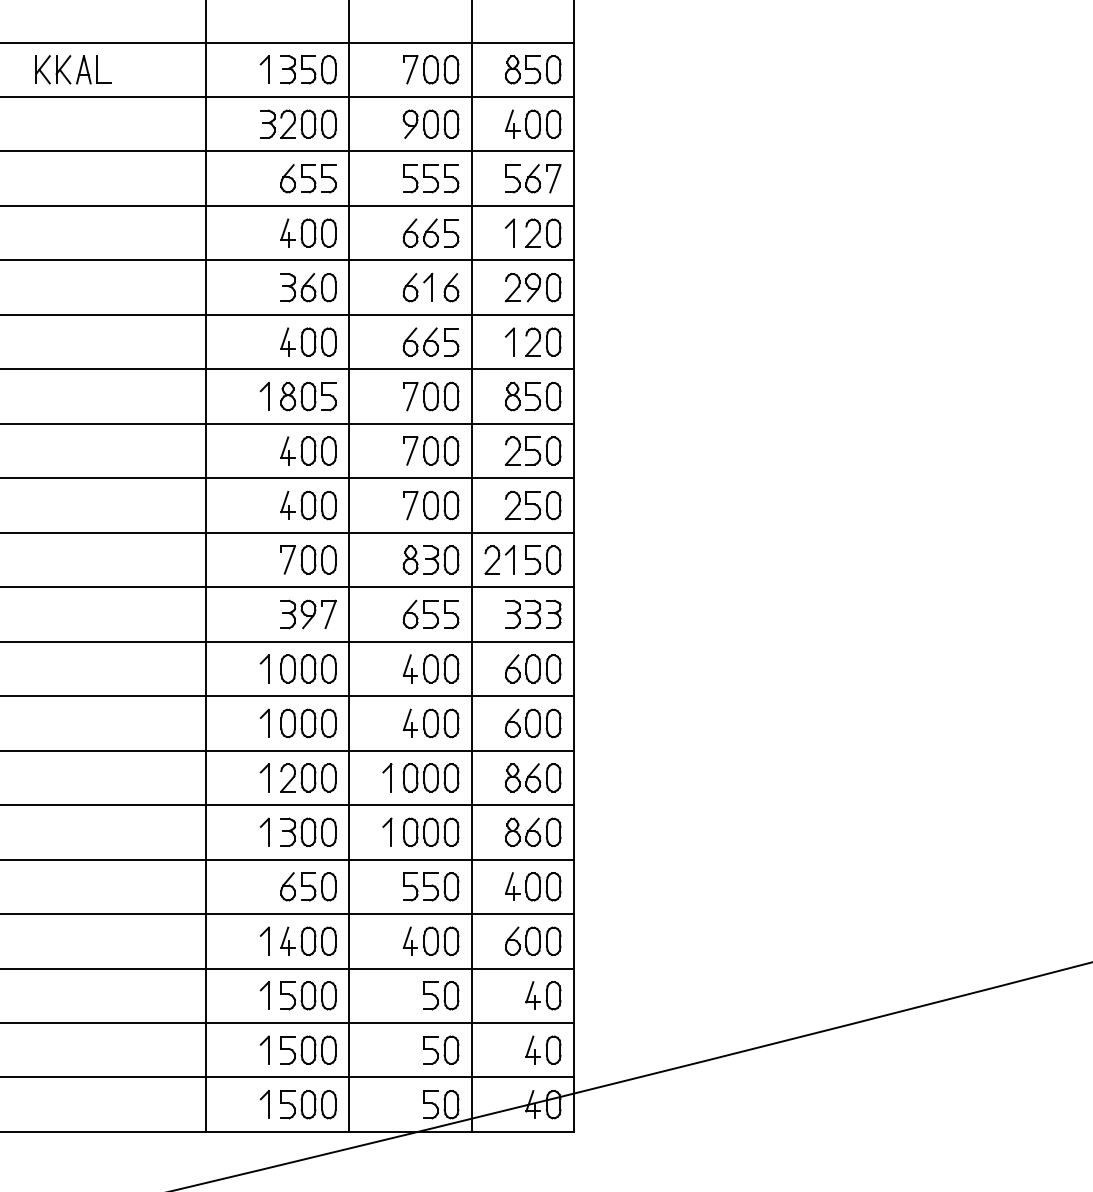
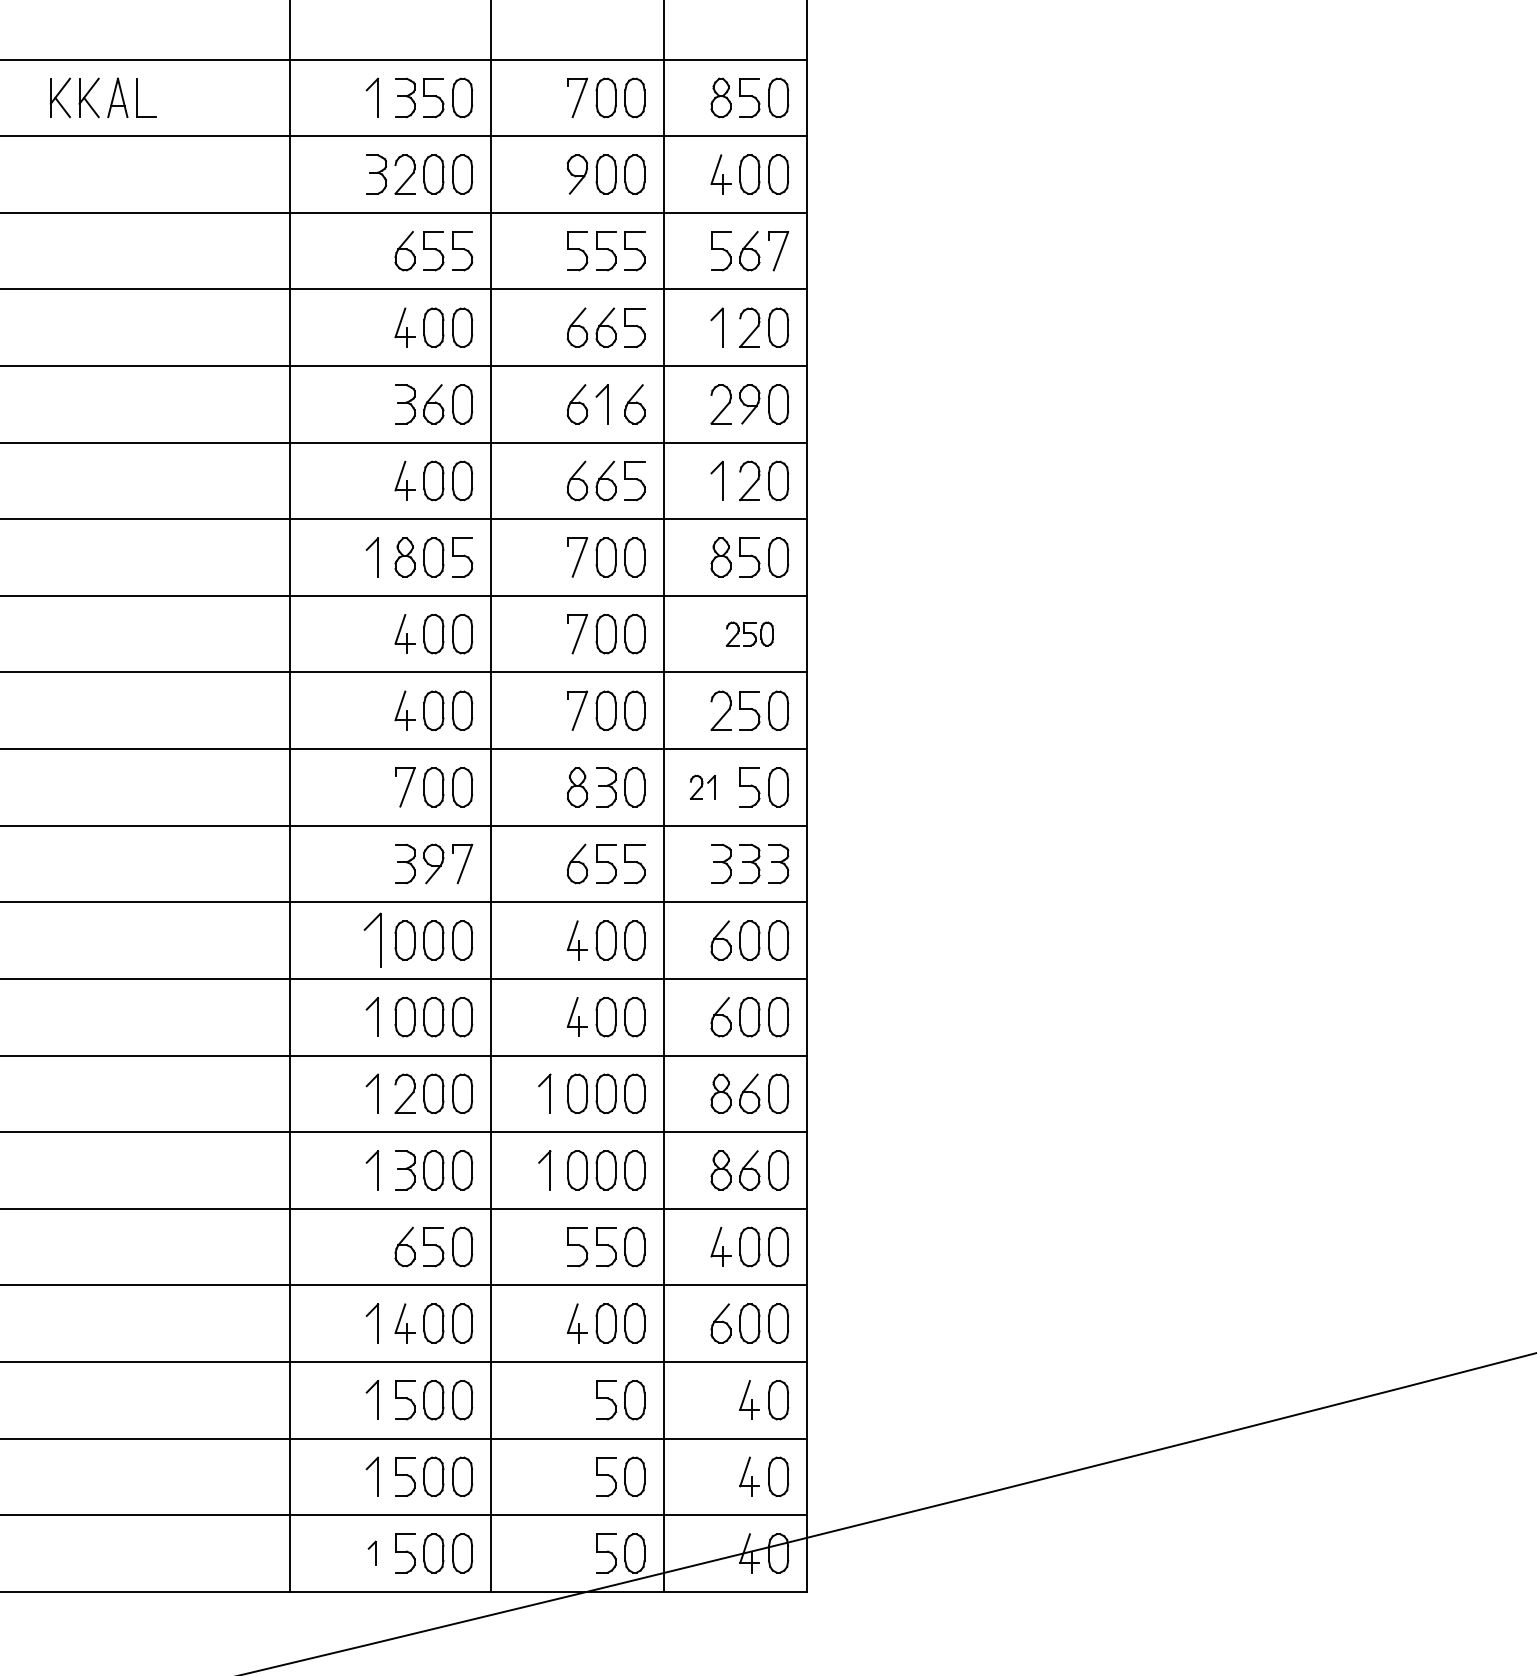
part: (533, 450) -> (750, 633), size x0.6
part: (499, 559) -> (702, 786), size x0.6
part: (264, 668) -> (371, 939), size x1.4
part: (264, 1104) -> (371, 1553), size x0.6

